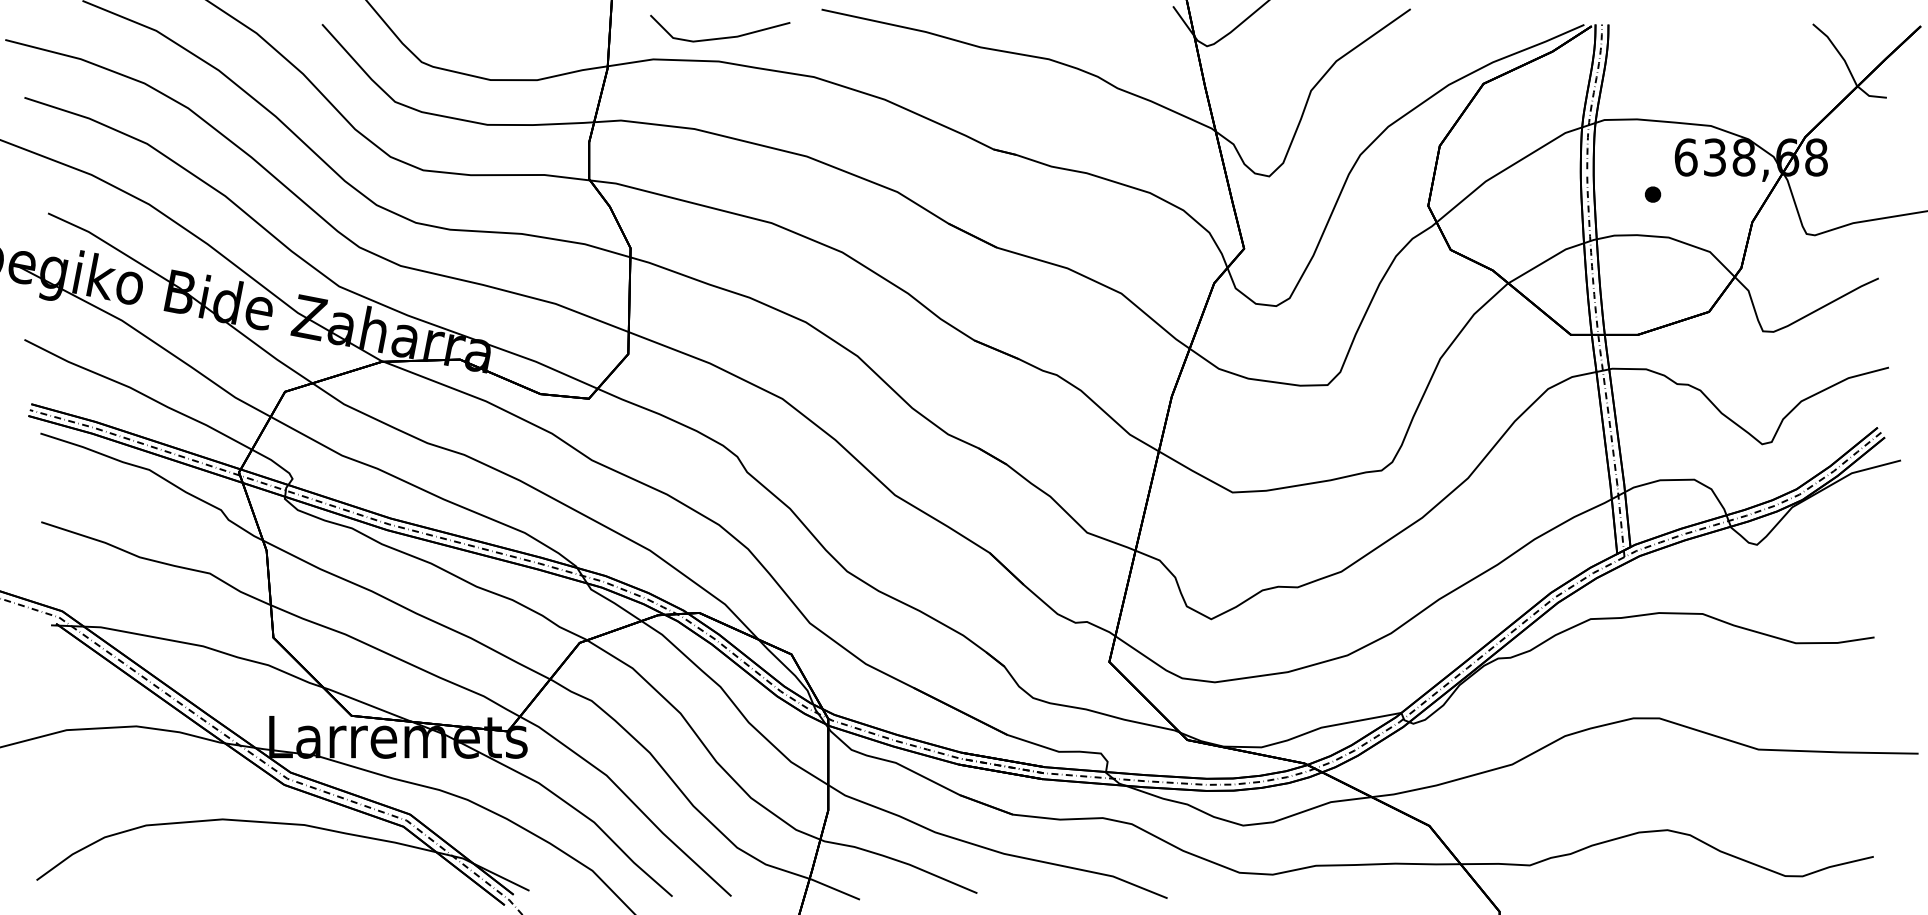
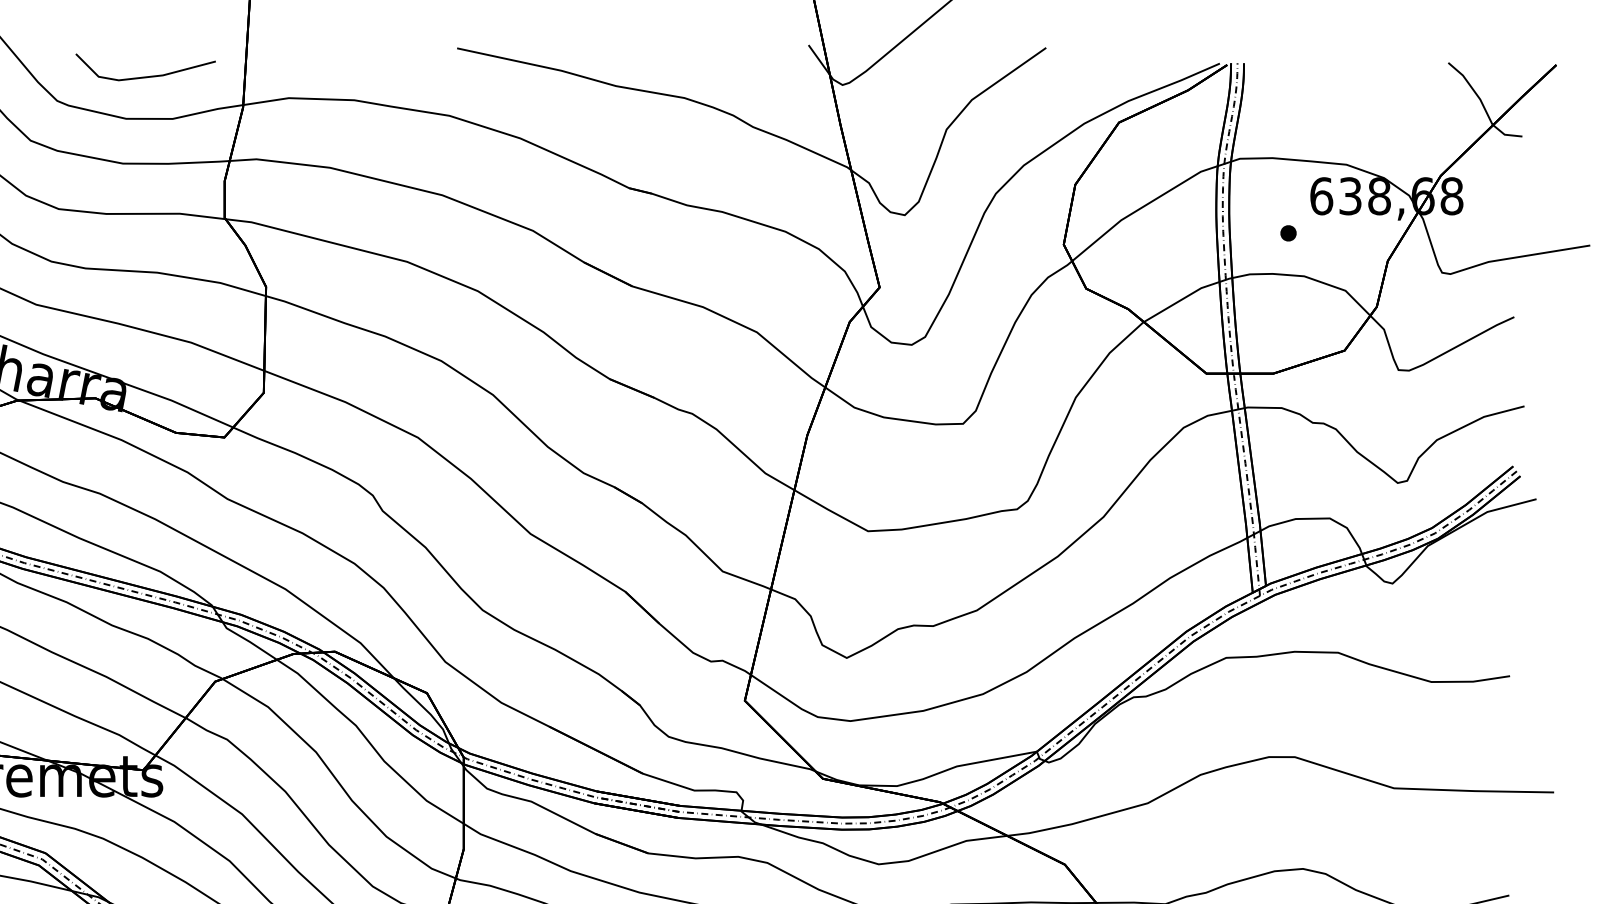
line: (720, 37) -> (146, 76), moved

